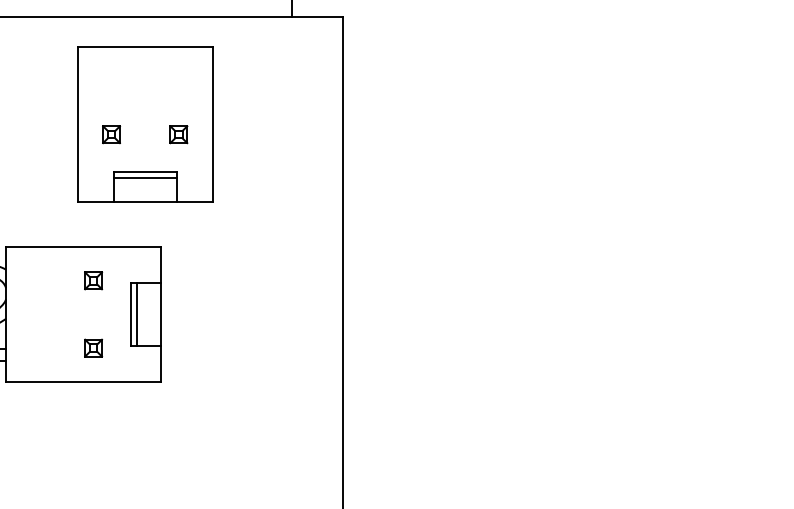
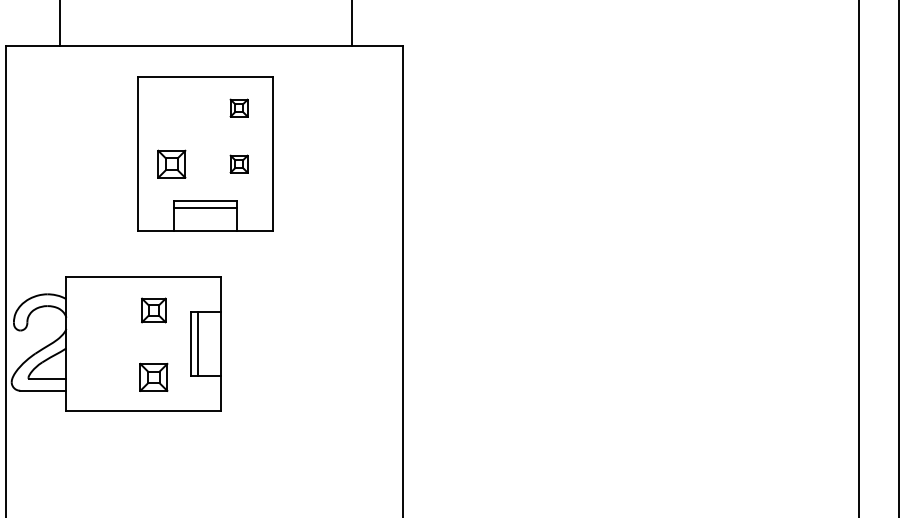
part: (178, 78) -> (238, 107), added
part: (111, 134) -> (171, 163), size x1.6
part: (93, 280) -> (153, 309), size x1.4
part: (93, 348) -> (153, 377), size x1.6

